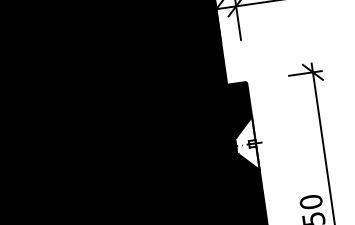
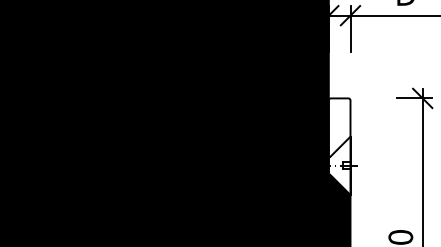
fill: (240, 109) -> (339, 127), removed

